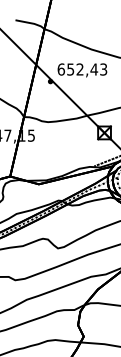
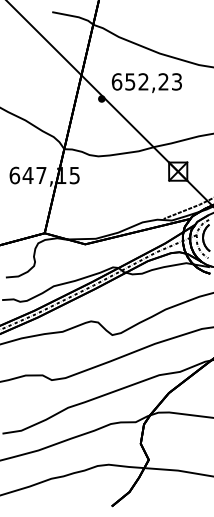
text: (94, 69) -> (163, 81), 652,43 -> 652,23

